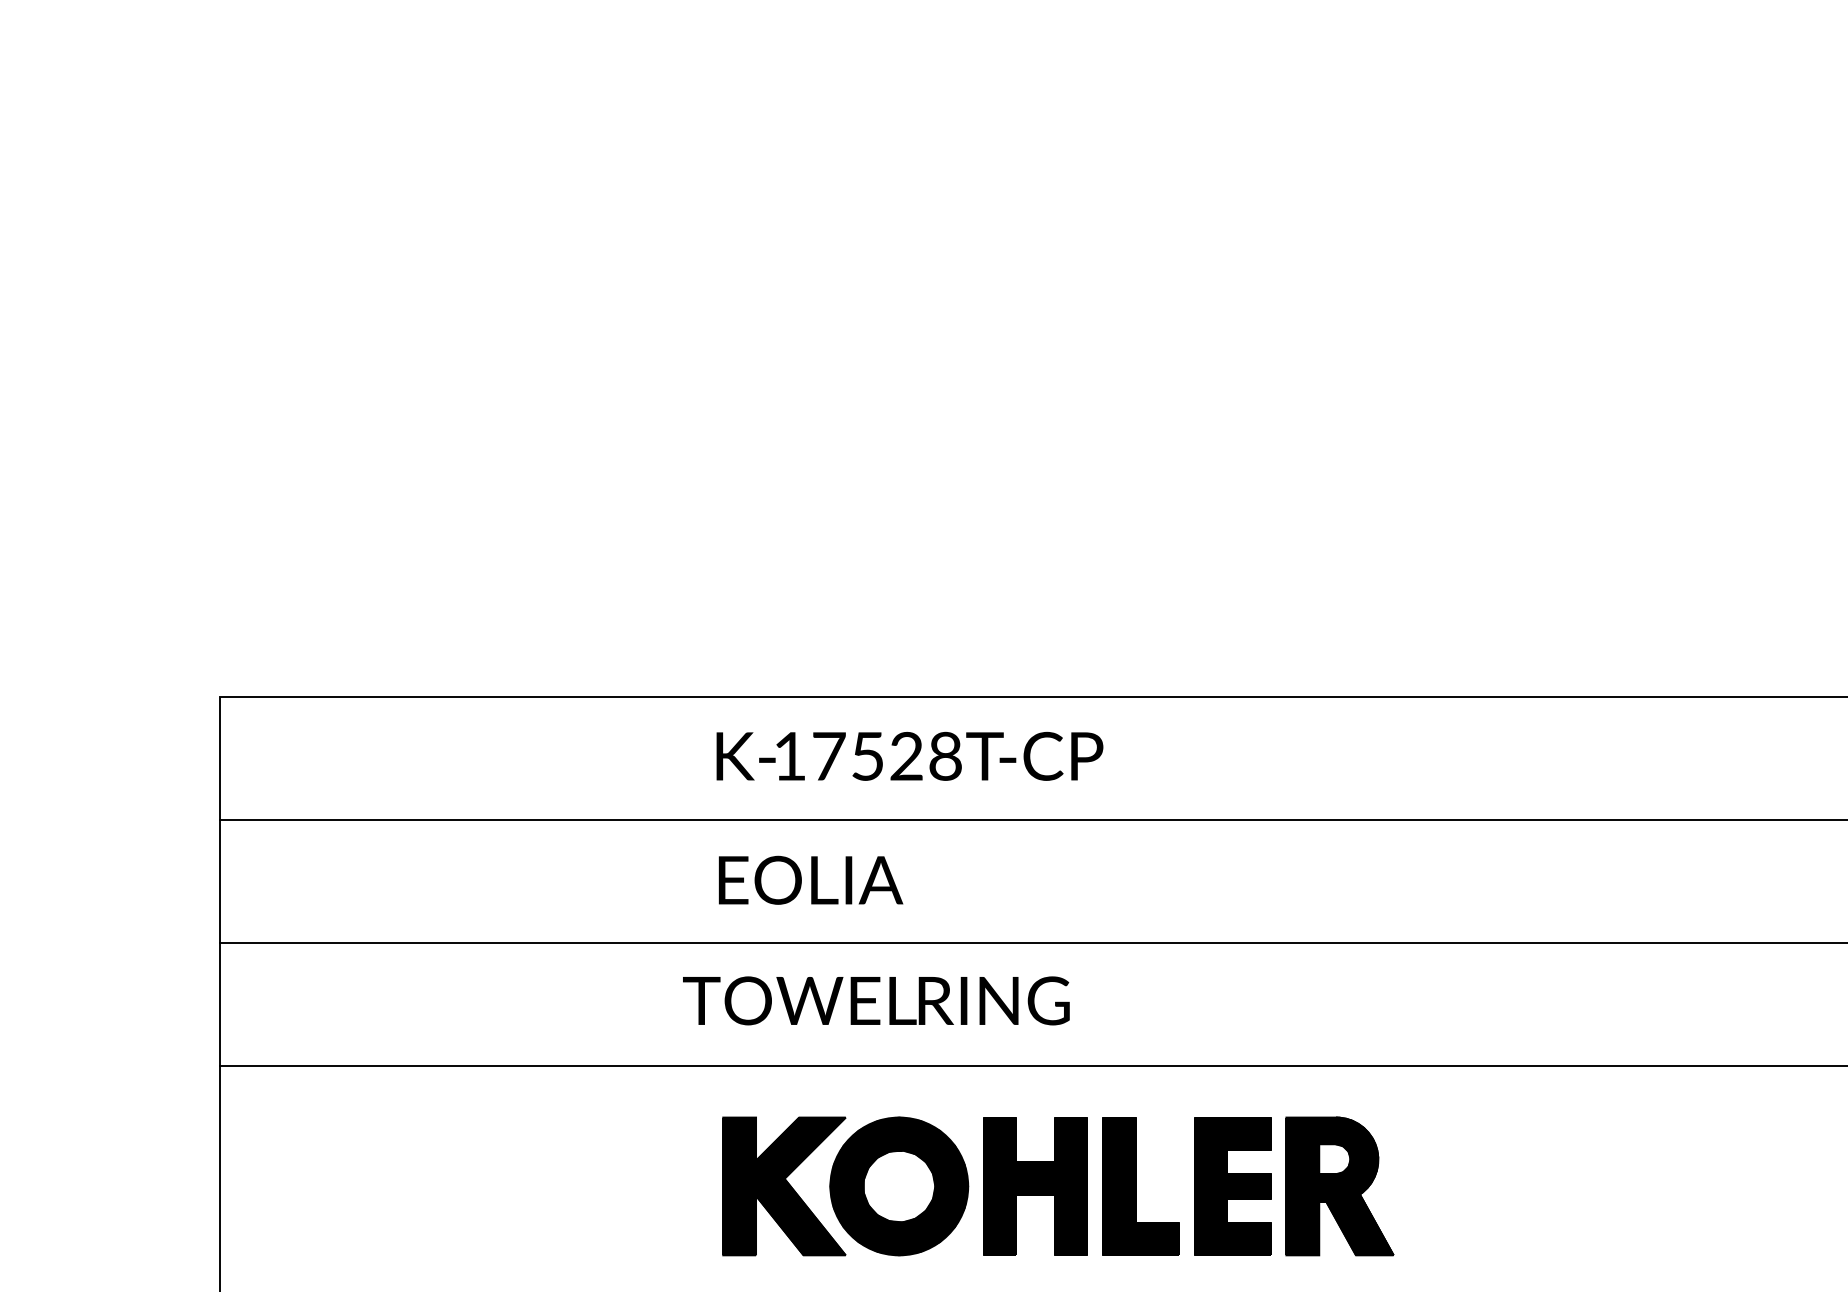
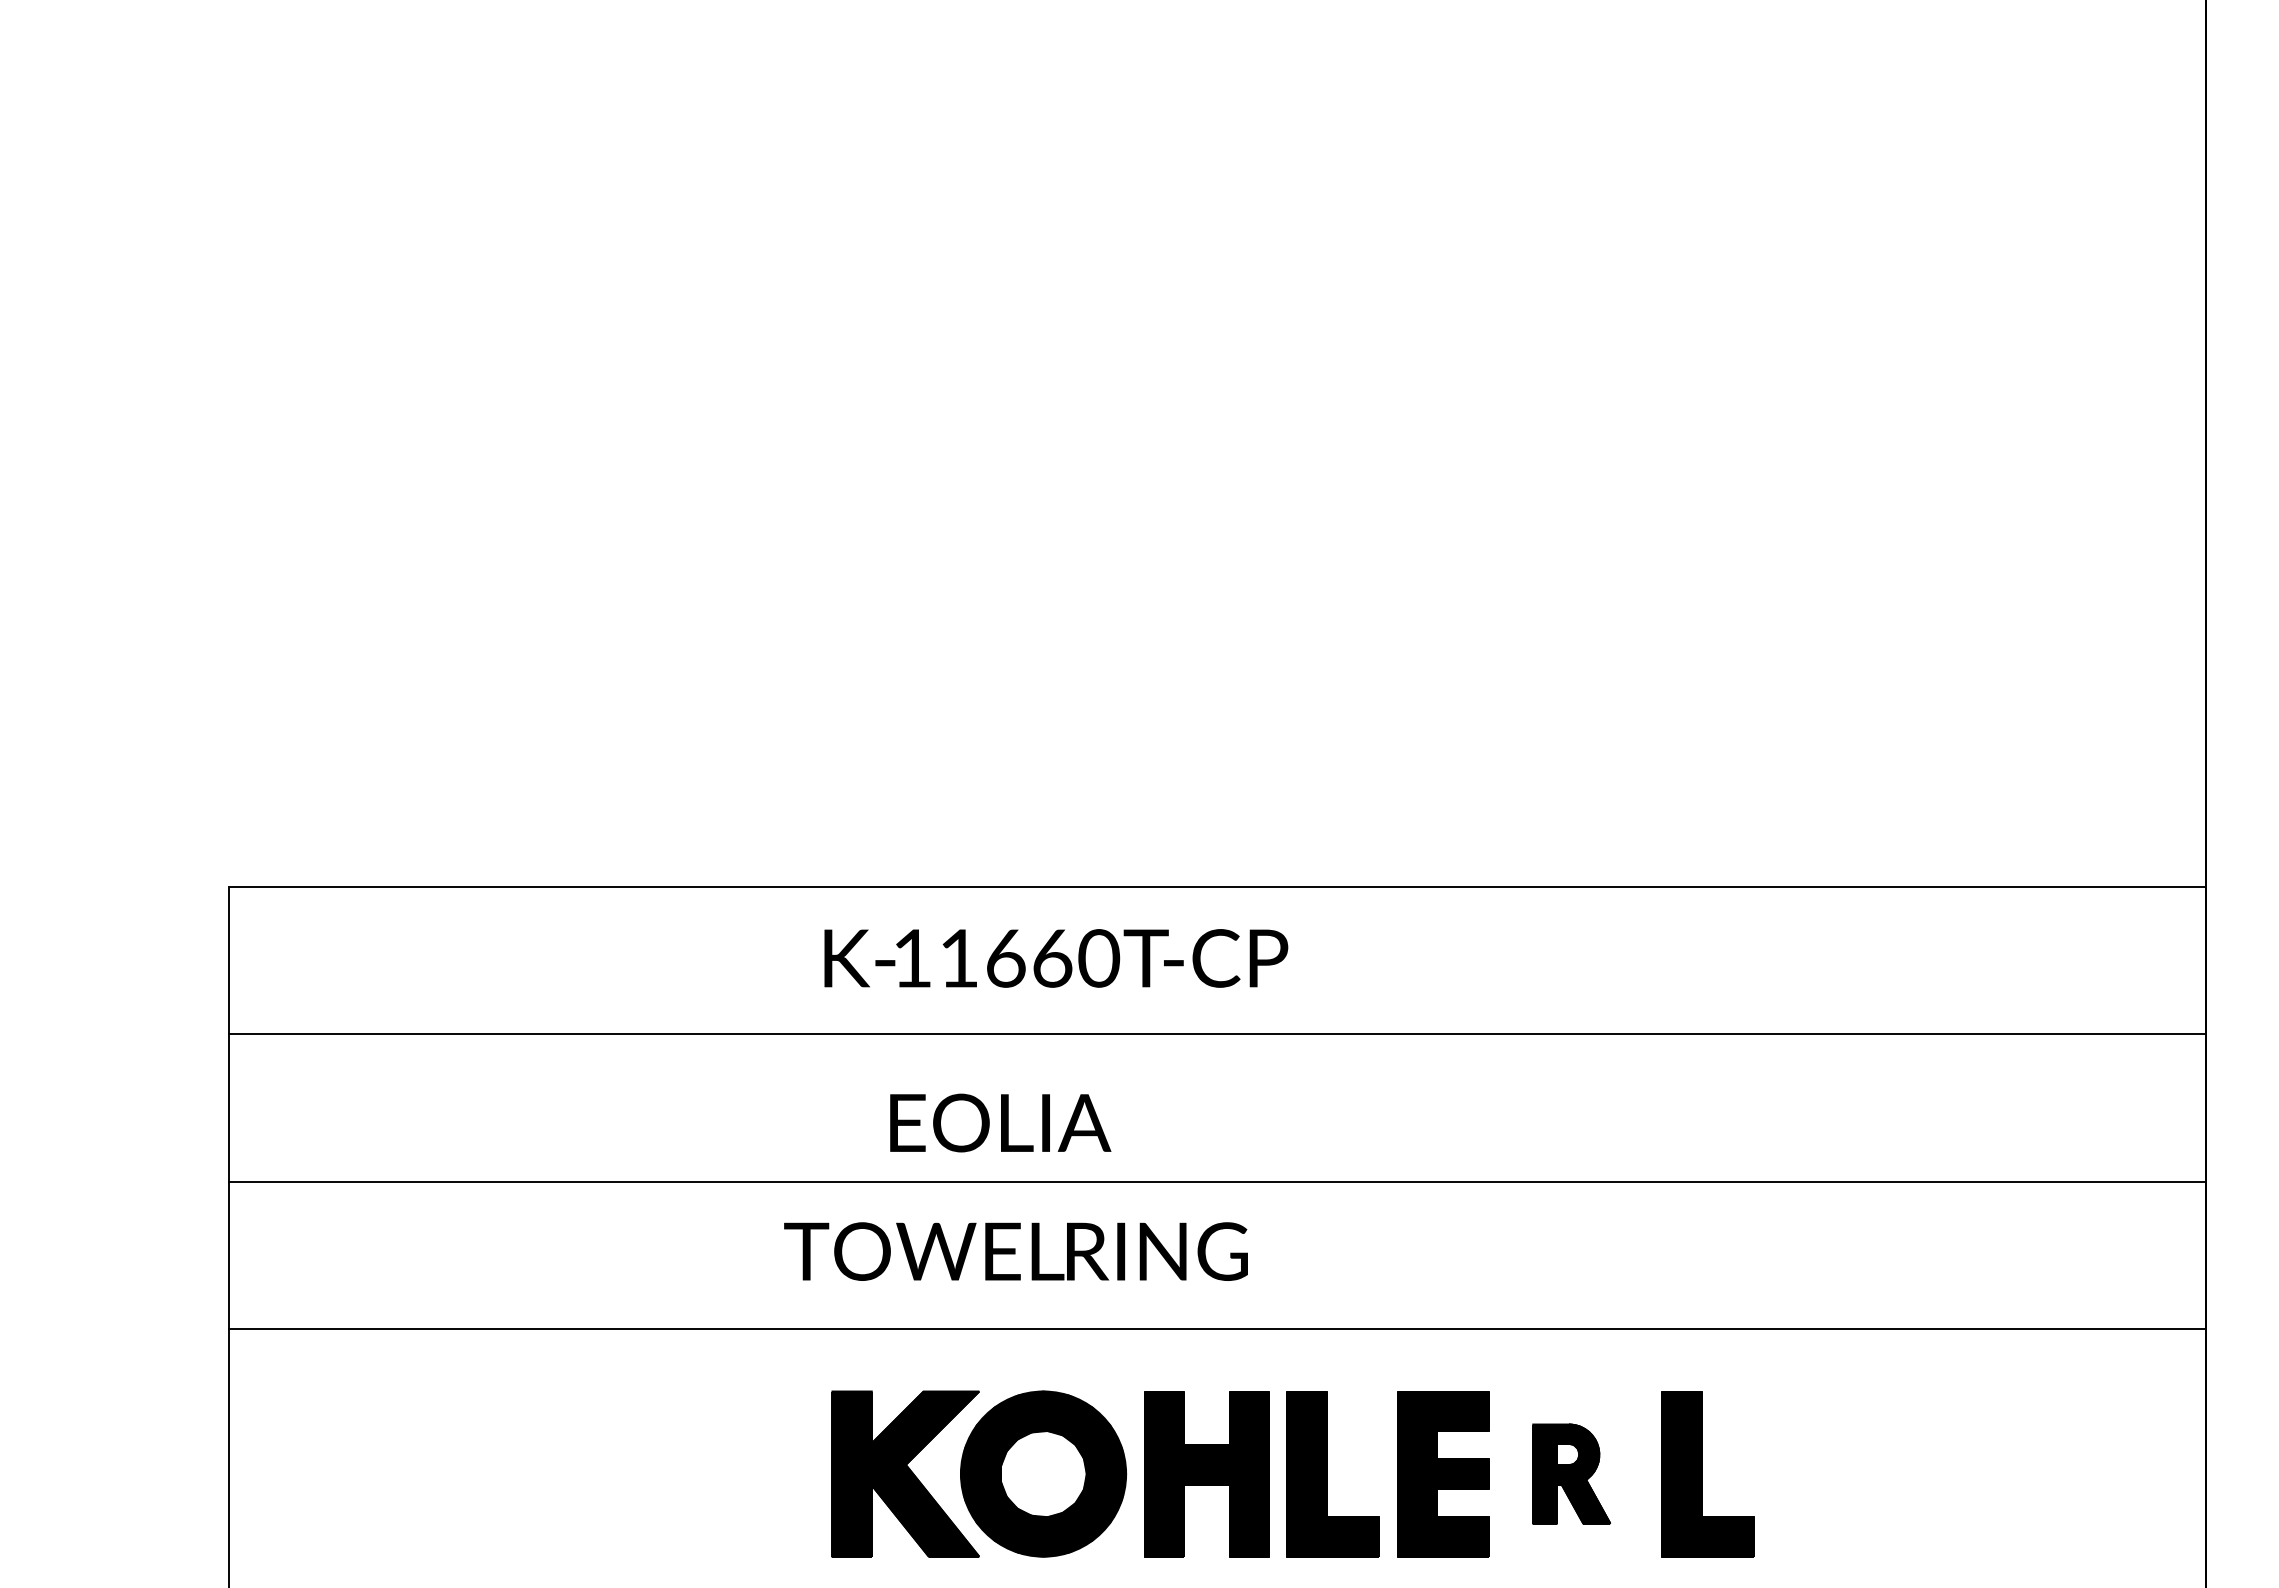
text: (888, 756) -> (1030, 958), 17528T -> 11660T
text: (810, 879) -> (1000, 1122), moved
part: (1339, 1185) -> (1571, 1473), size x0.6
part: (1453, 1186) -> (1707, 1474), added

